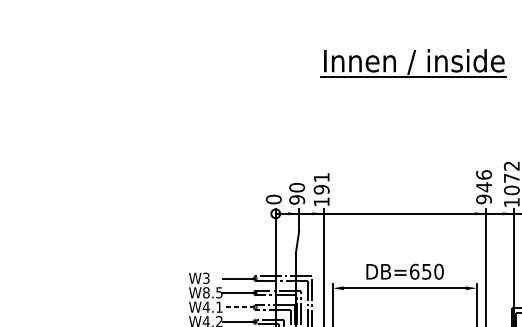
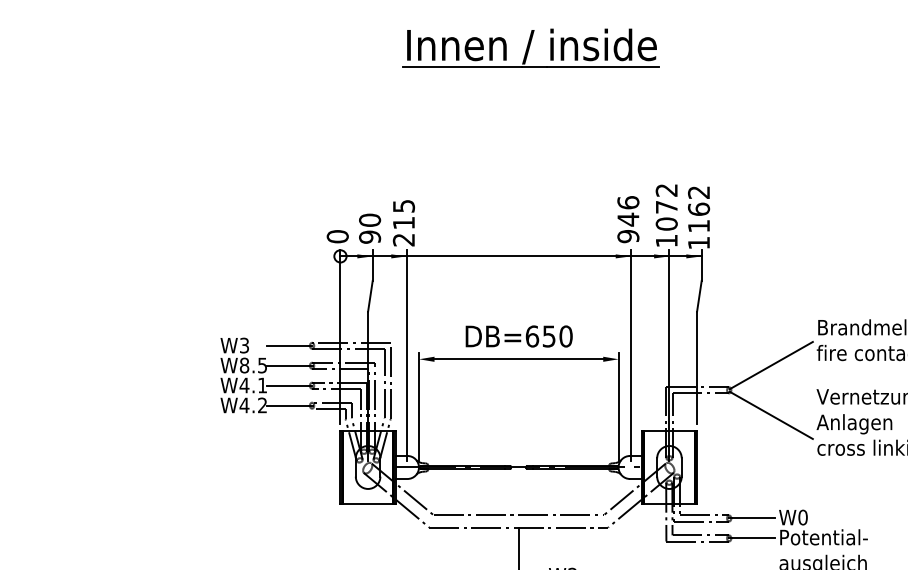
text: (321, 190) -> (403, 223), 191 -> 215
line: (238, 307) -> (289, 385), dashed -> solid

